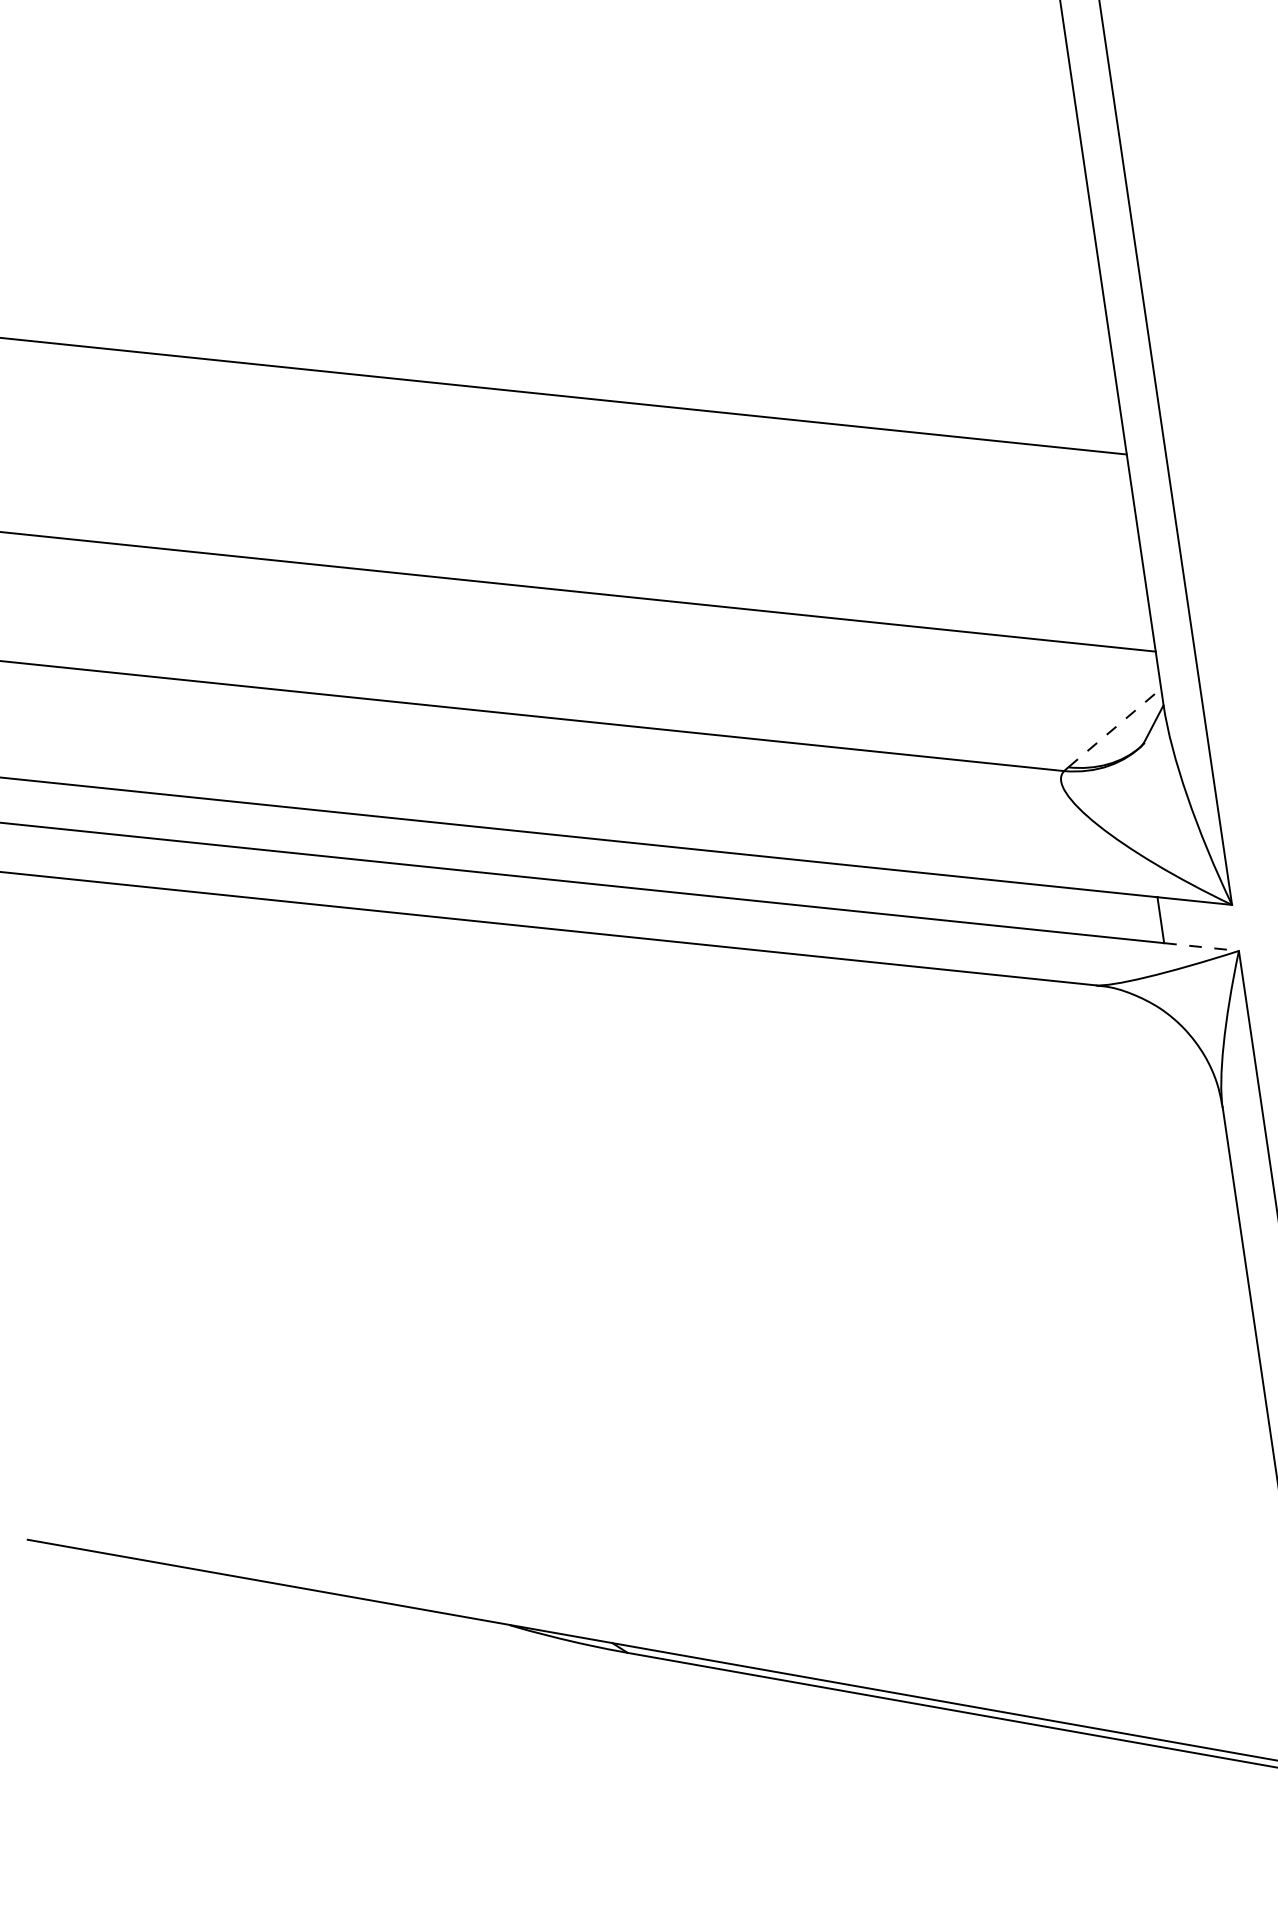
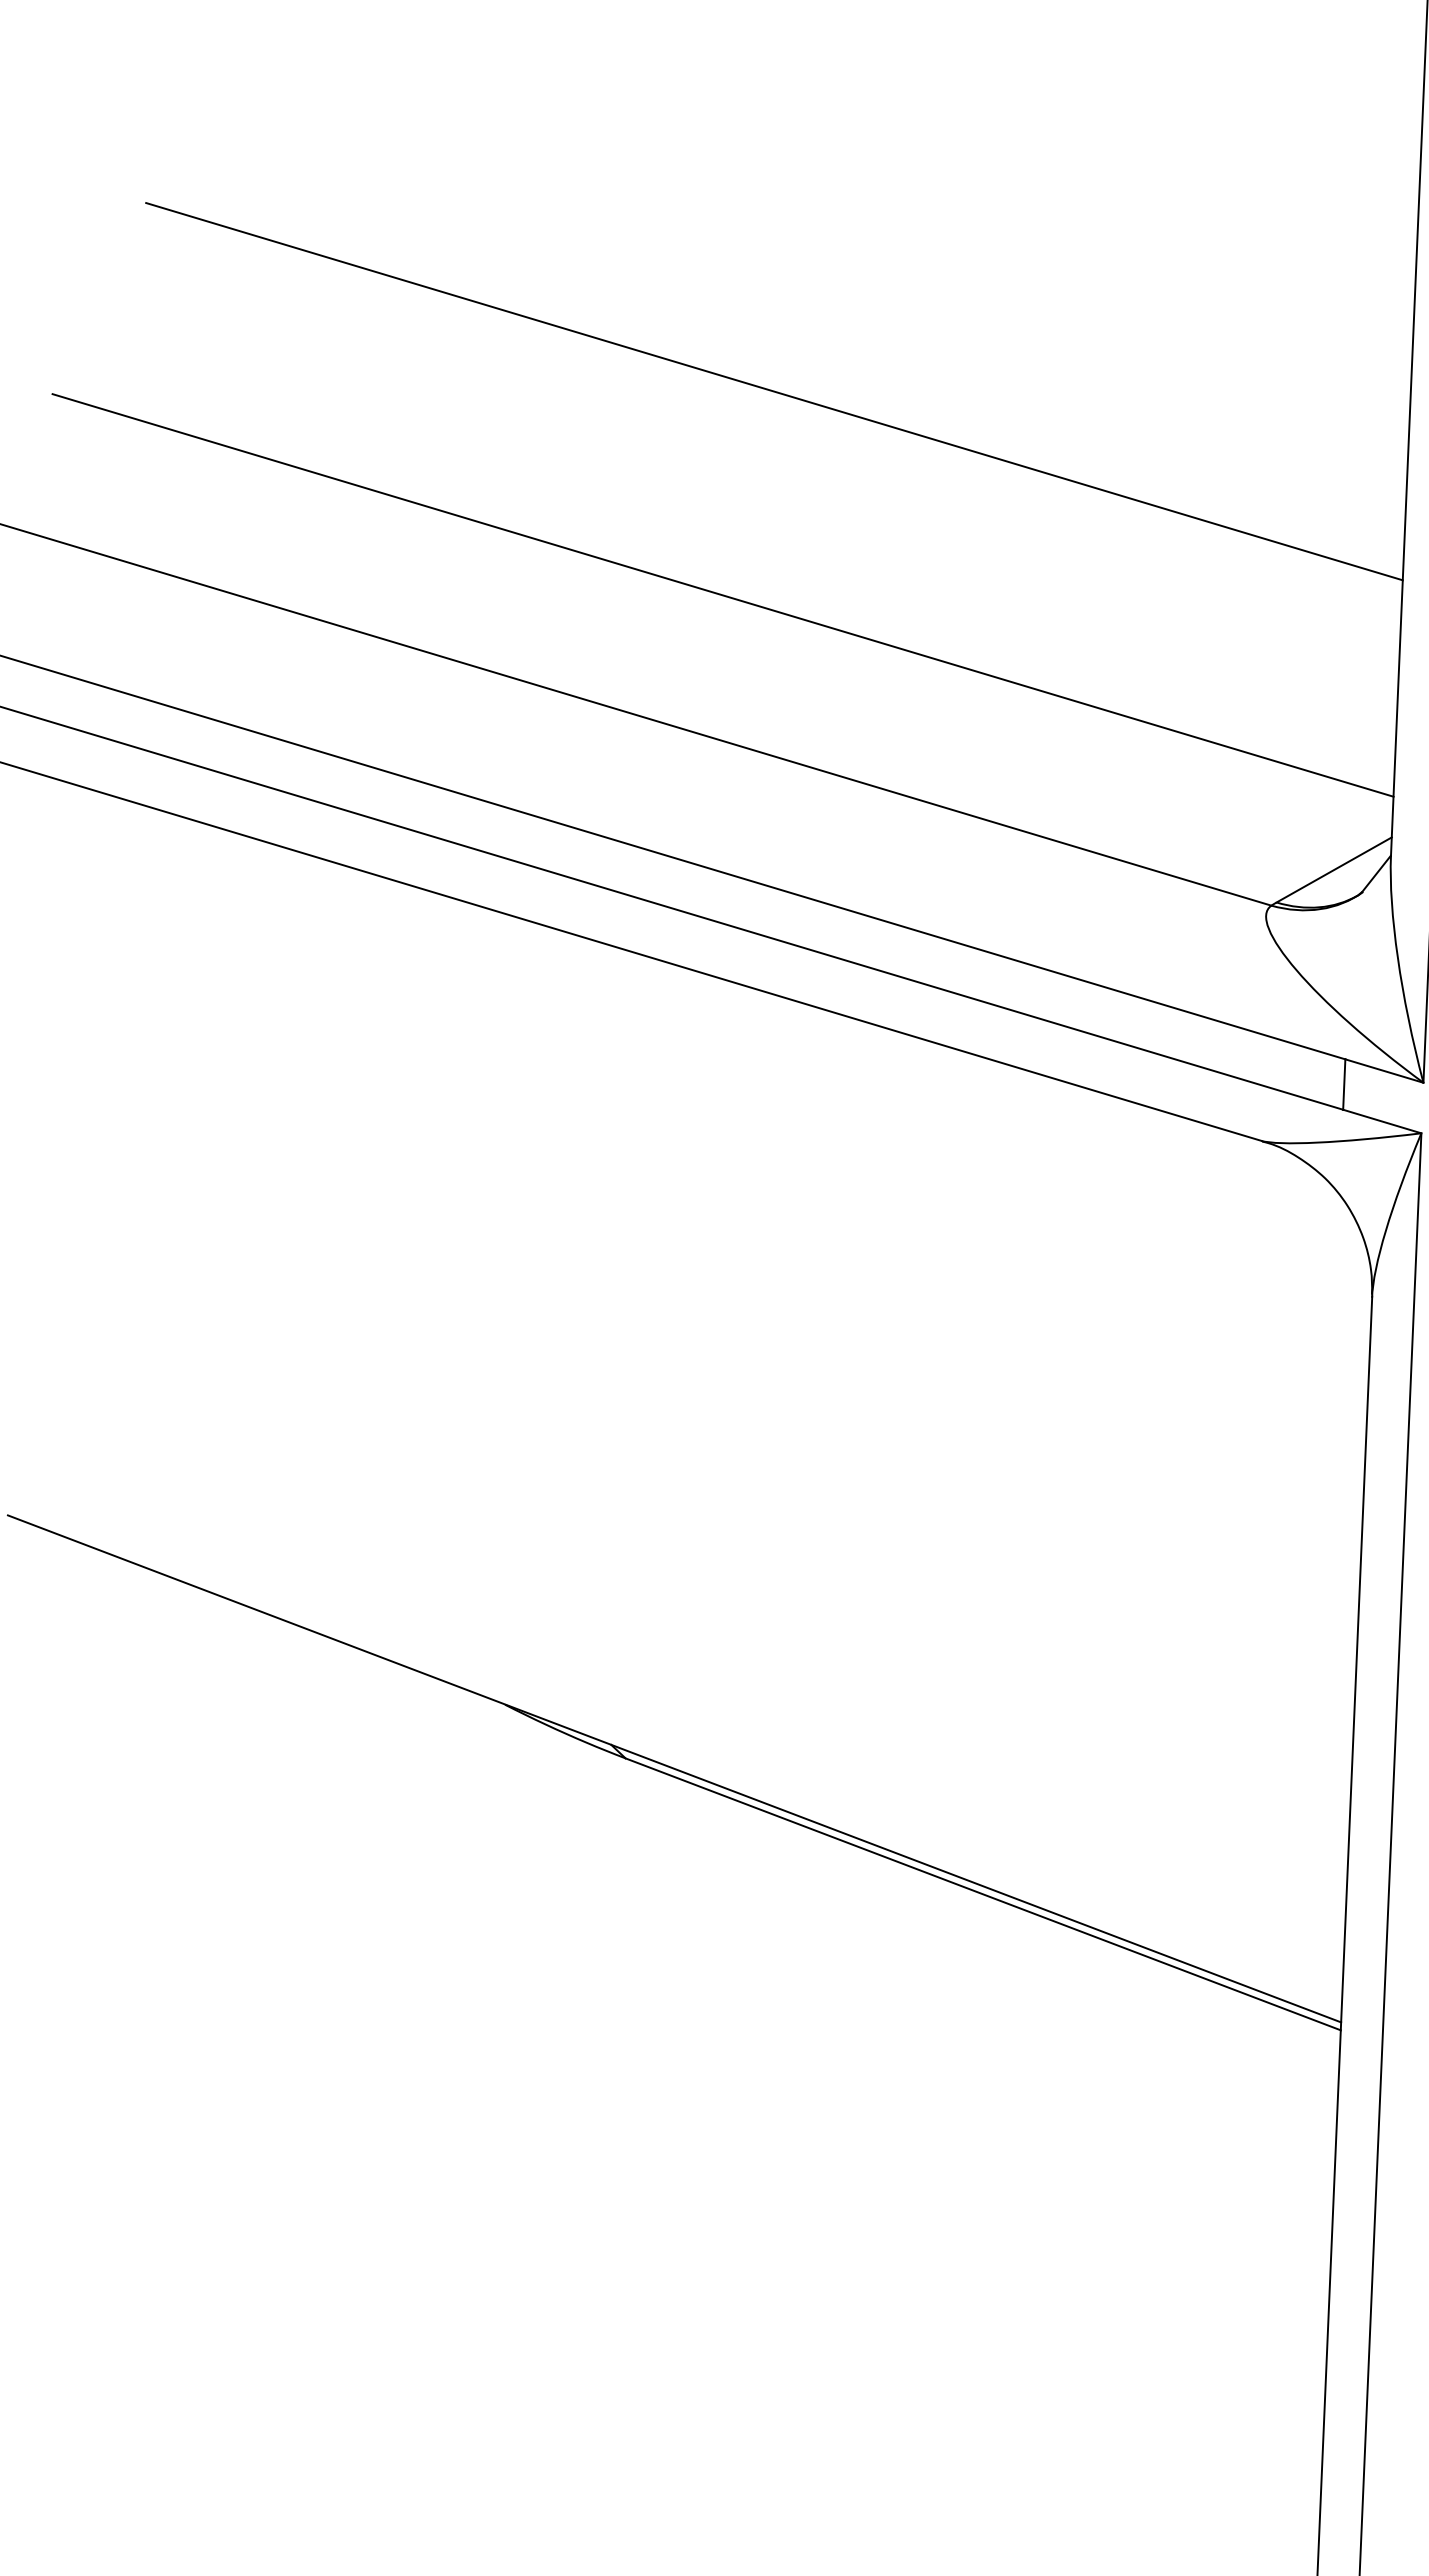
line: (1114, 727) -> (1334, 869), dashed -> solid
line: (1201, 946) -> (1382, 1121), dashed -> solid

